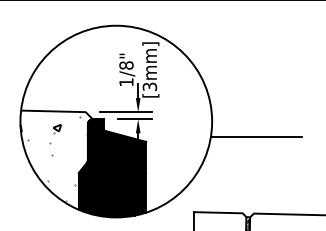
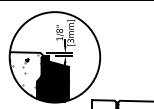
line: (255, 136) -> (120, 64), removed

